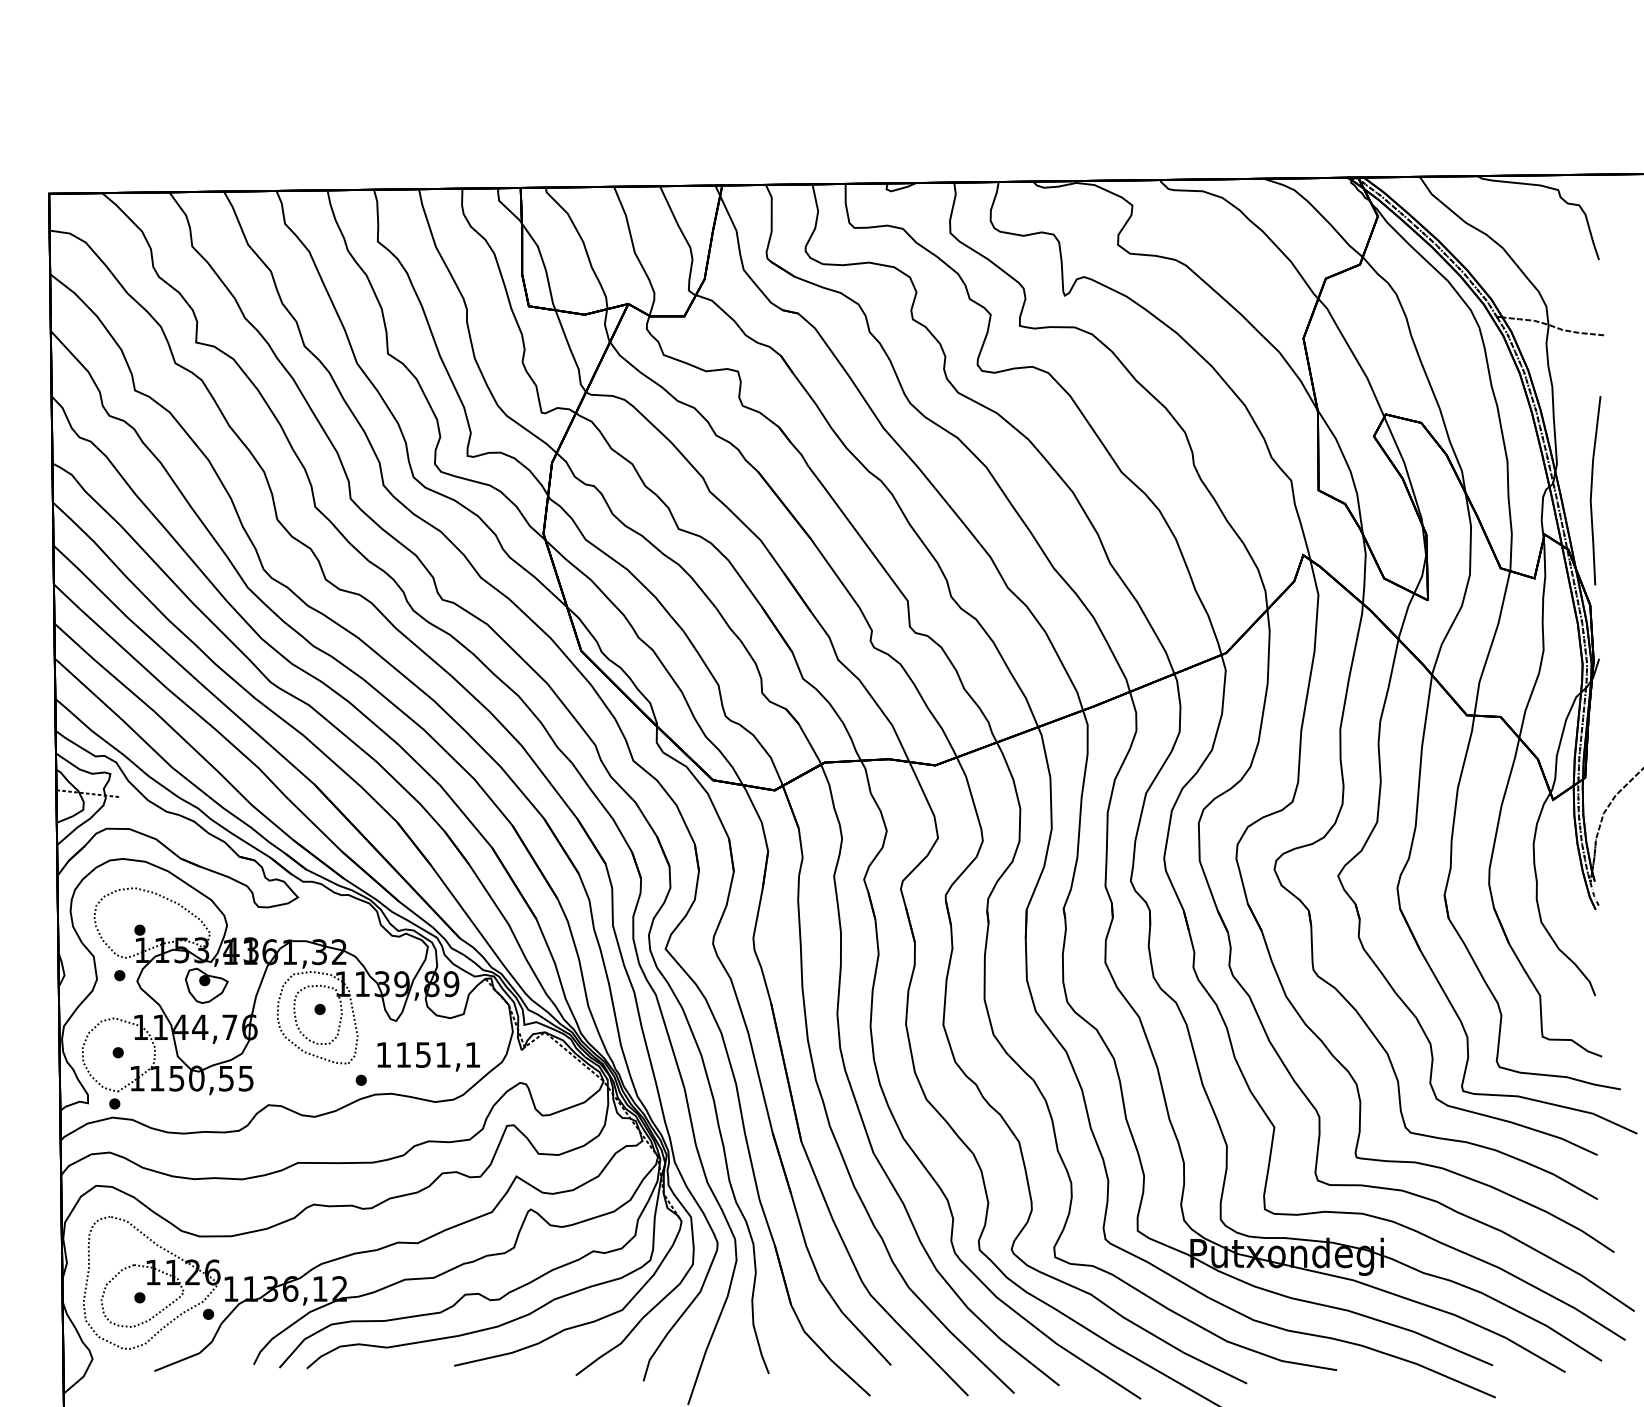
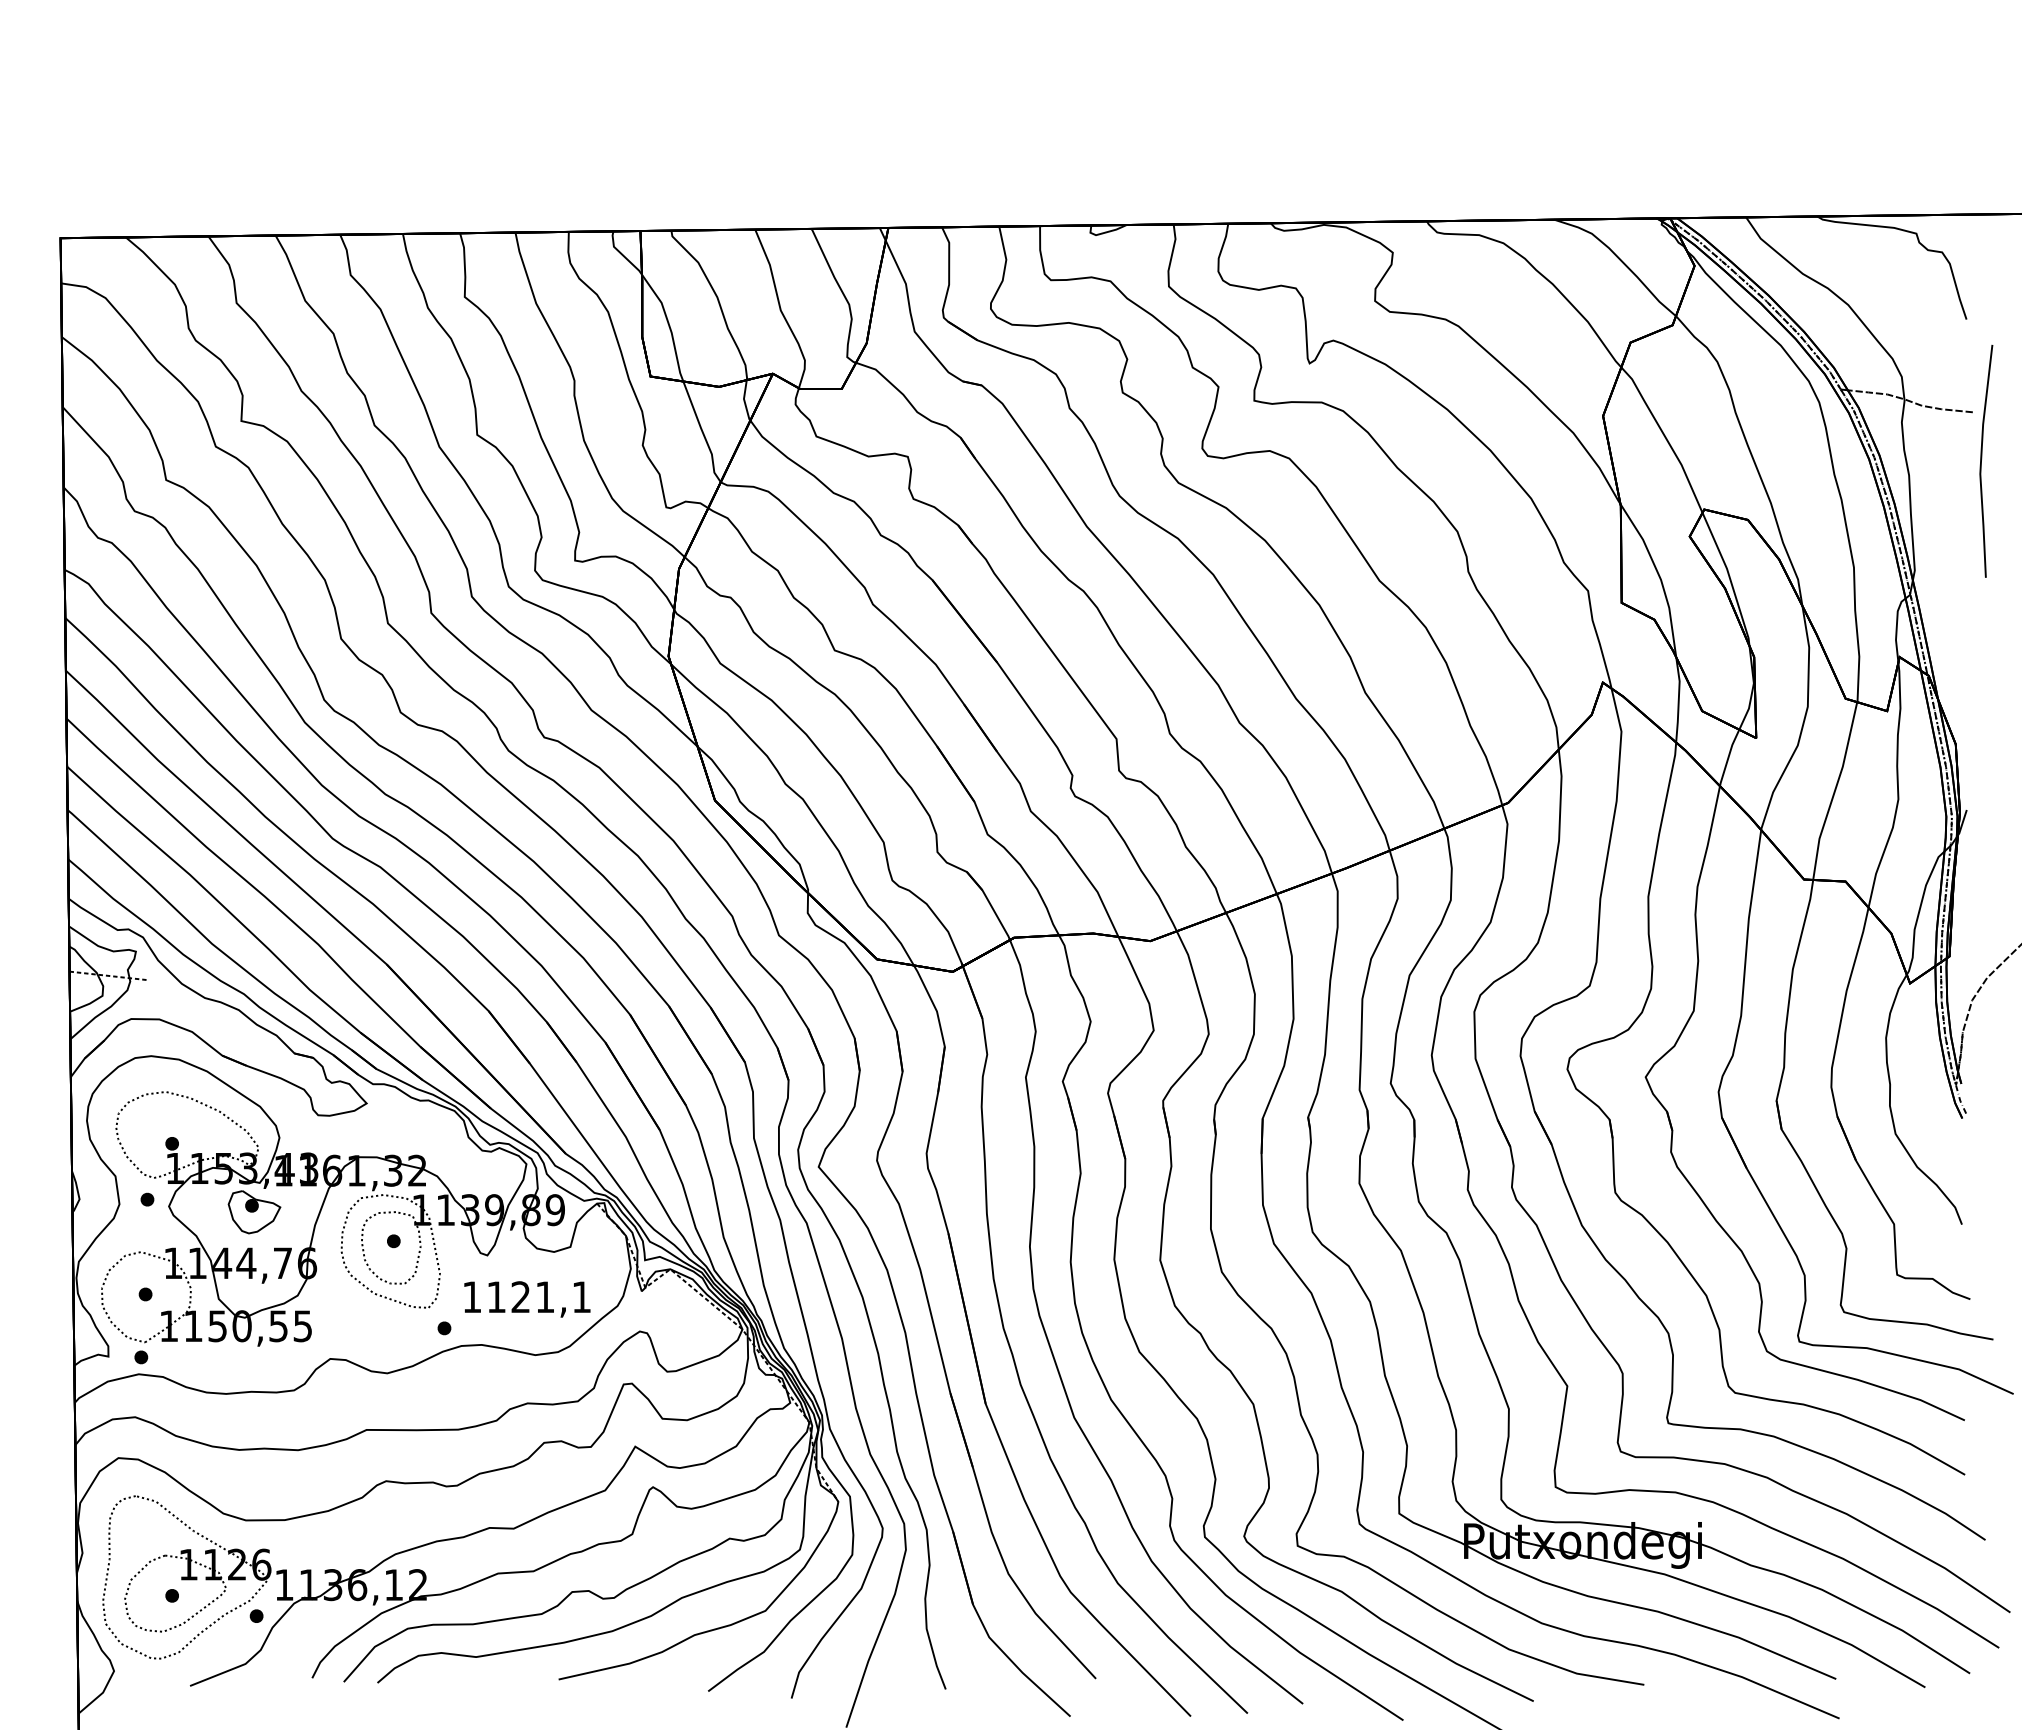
line: (1592, 488) -> (1982, 458), moved
text: (423, 1055) -> (520, 1297), 1151,1 -> 1121,1

